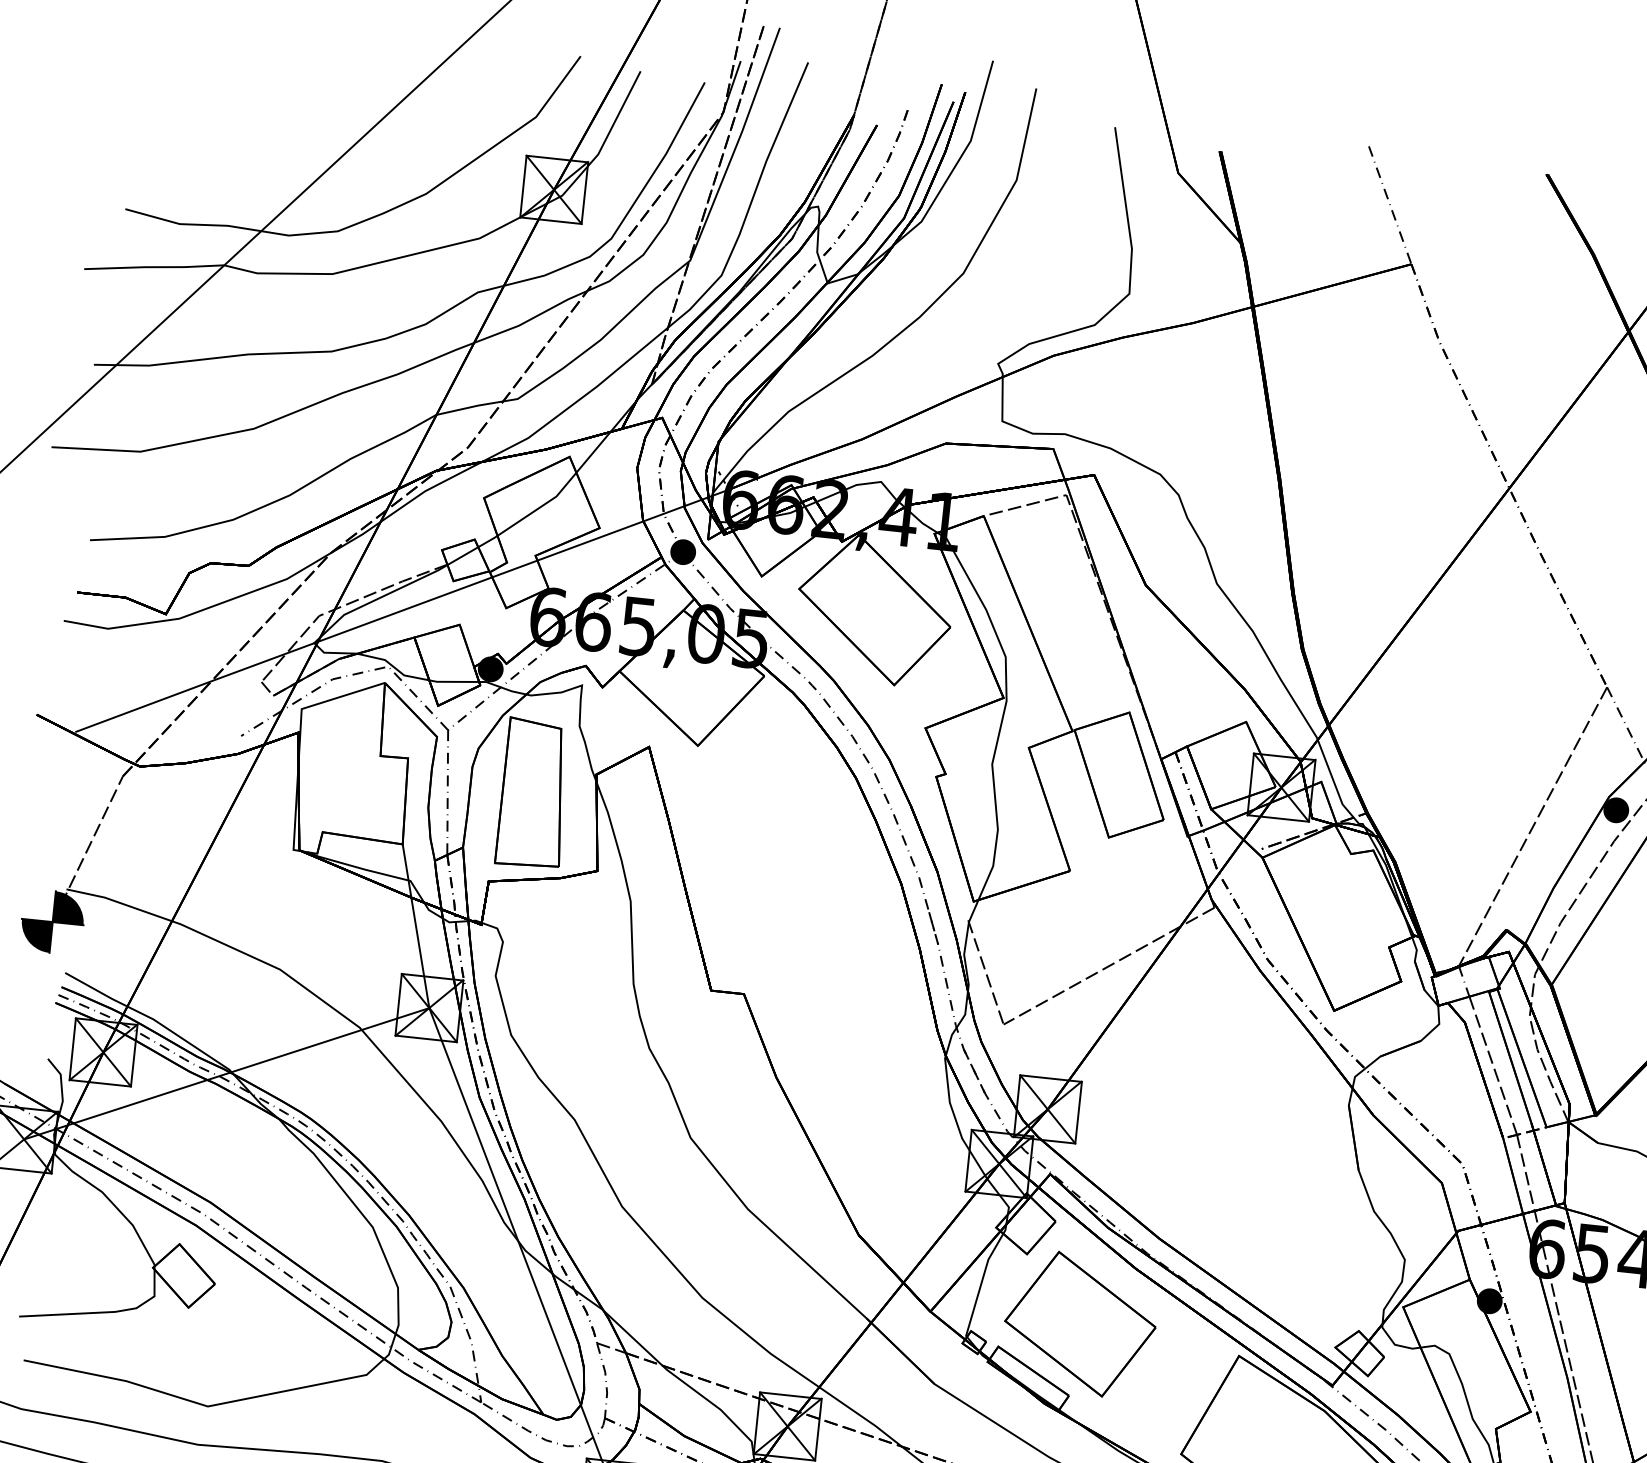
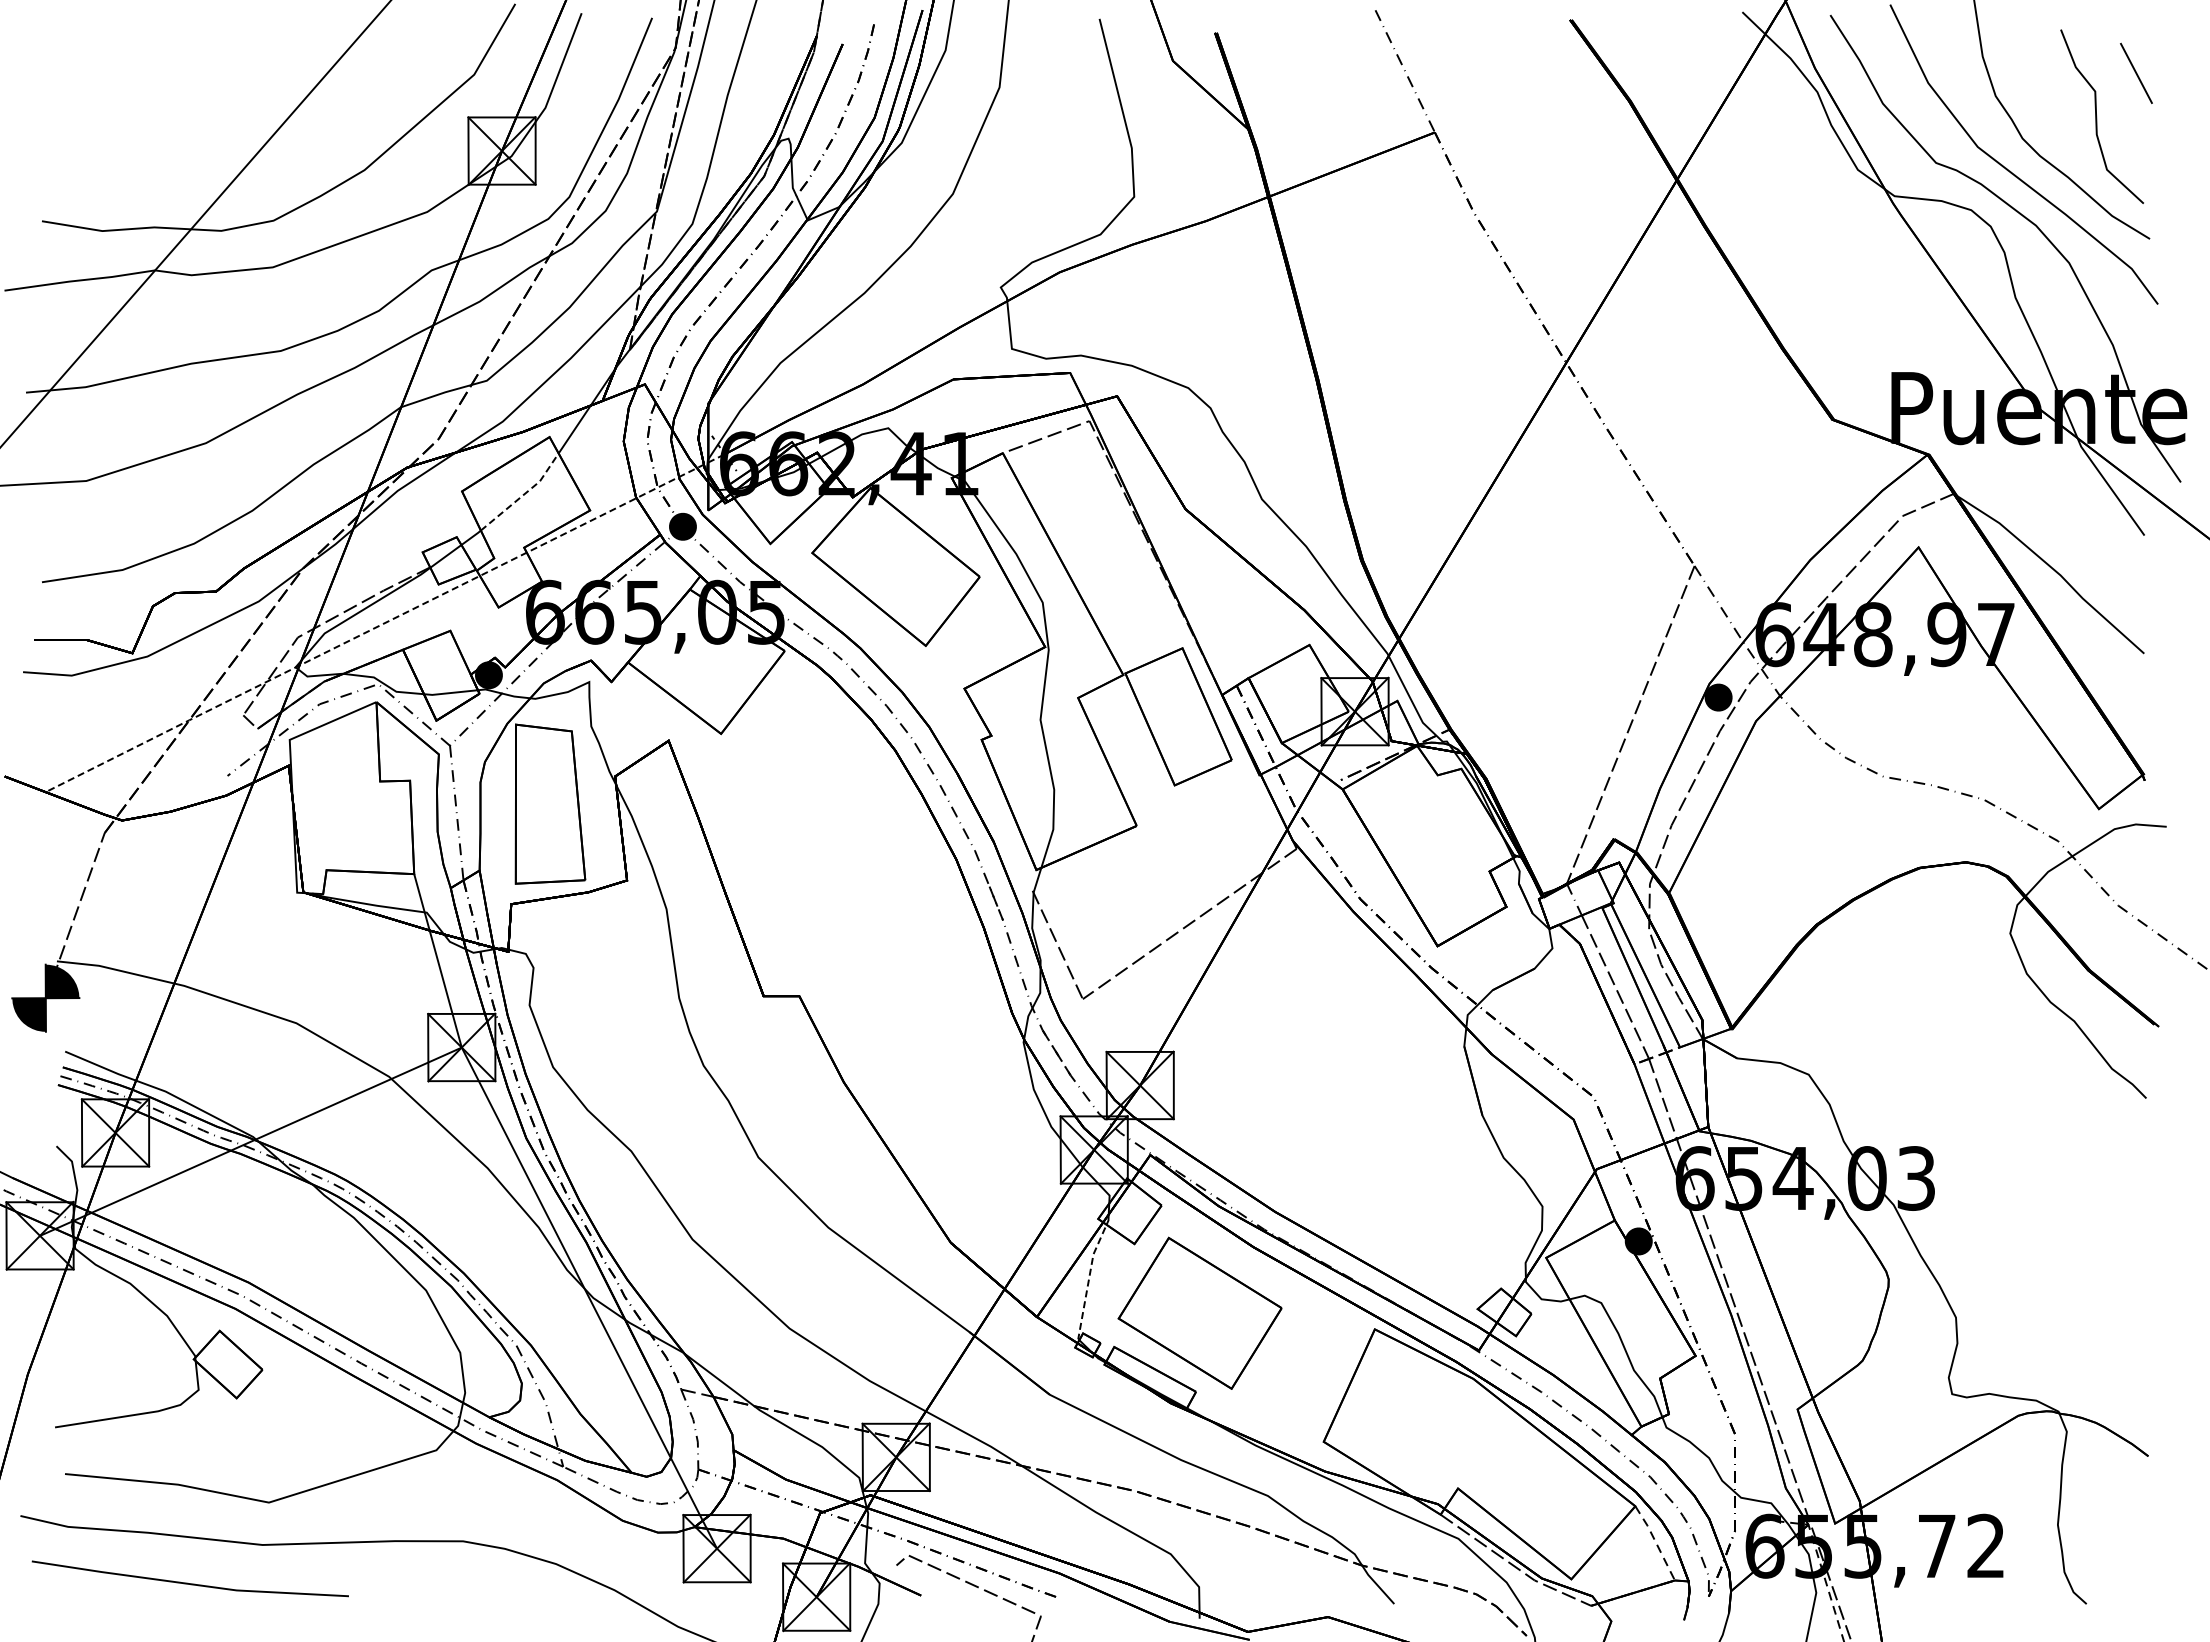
line: (540, 506) -> (523, 494), solid -> dashed
line: (401, 610) -> (386, 622), solid -> dashed
line: (981, 1284) -> (1088, 1281), solid -> dashed

